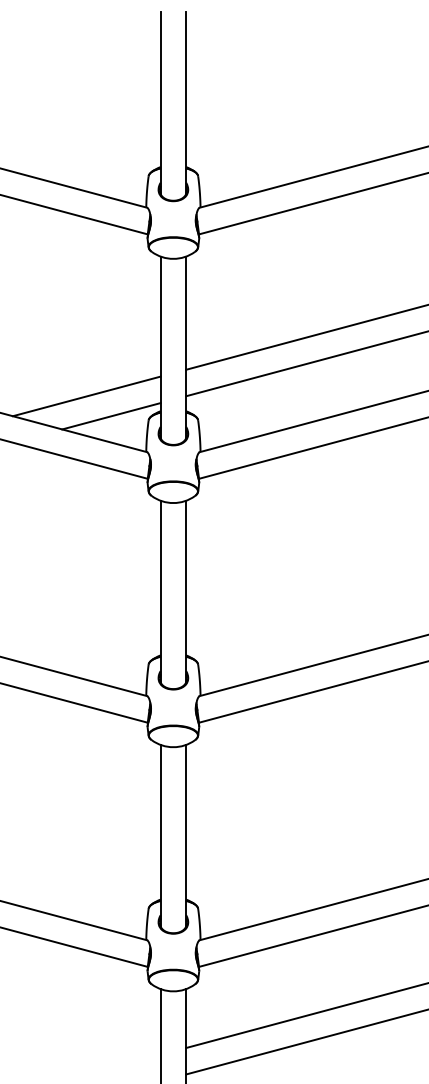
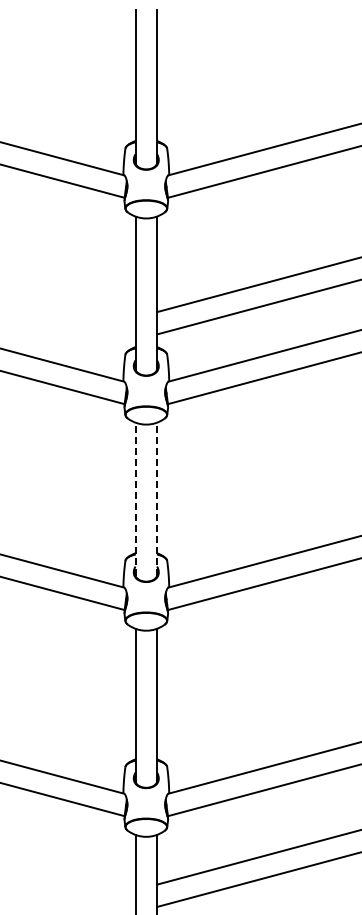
line: (85, 396) -> (72, 334), removed
line: (110, 416) -> (93, 351), removed
line: (160, 591) -> (135, 499), solid -> dashed
line: (186, 591) -> (157, 499), solid -> dashed

